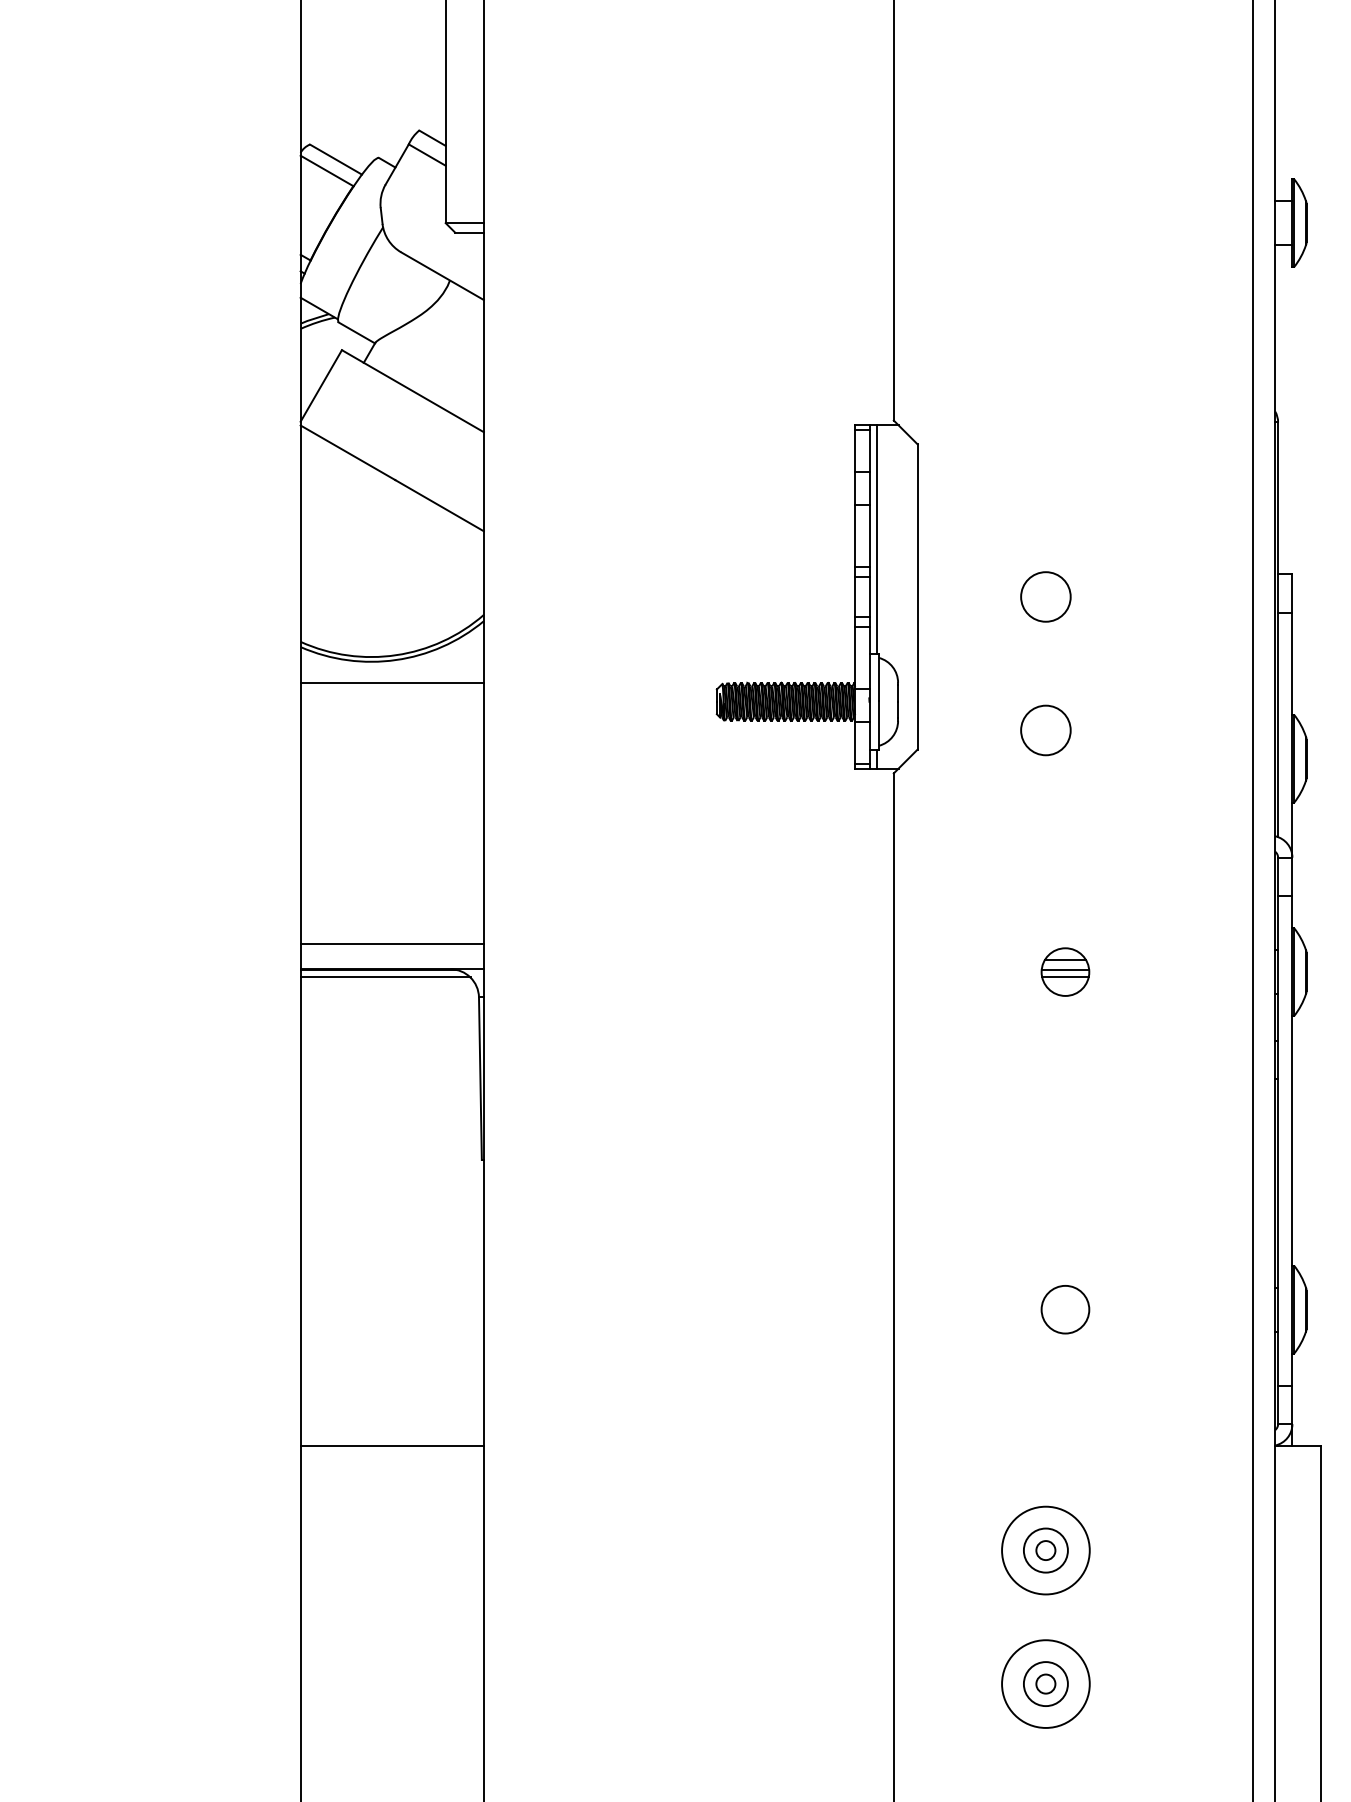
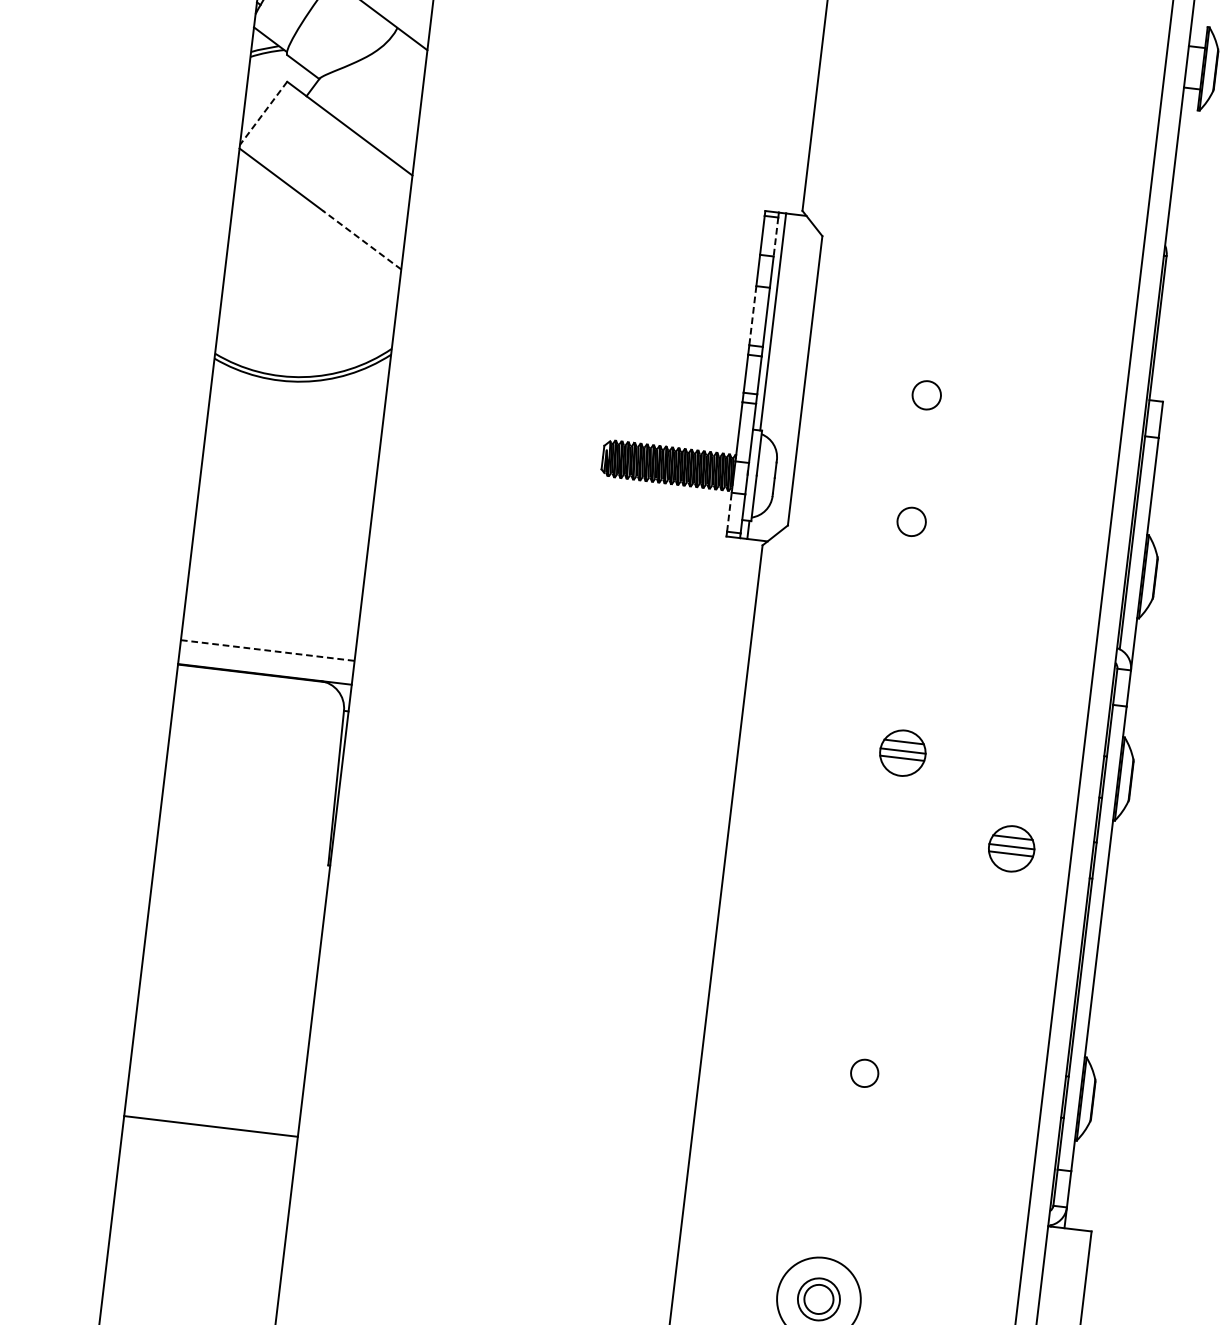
line: (321, 386) -> (263, 113), solid -> dashed
line: (869, 451) -> (775, 237), solid -> dashed
line: (439, 505) -> (362, 240), solid -> dashed
line: (855, 536) -> (753, 316), solid -> dashed
circle: (1045, 596) -> (926, 394), size x0.6
line: (391, 683) -> (296, 403), removed
circle: (1045, 730) -> (911, 521), size x0.6
line: (855, 743) -> (729, 512), solid -> dashed
line: (392, 944) -> (267, 650), solid -> dashed
line: (385, 977) -> (257, 681), removed
part: (1190, 1057) -> (1011, 848), added
circle: (1065, 1309) -> (864, 1073), size x0.6
circle: (1045, 1550) -> (818, 1299), size x1.6

